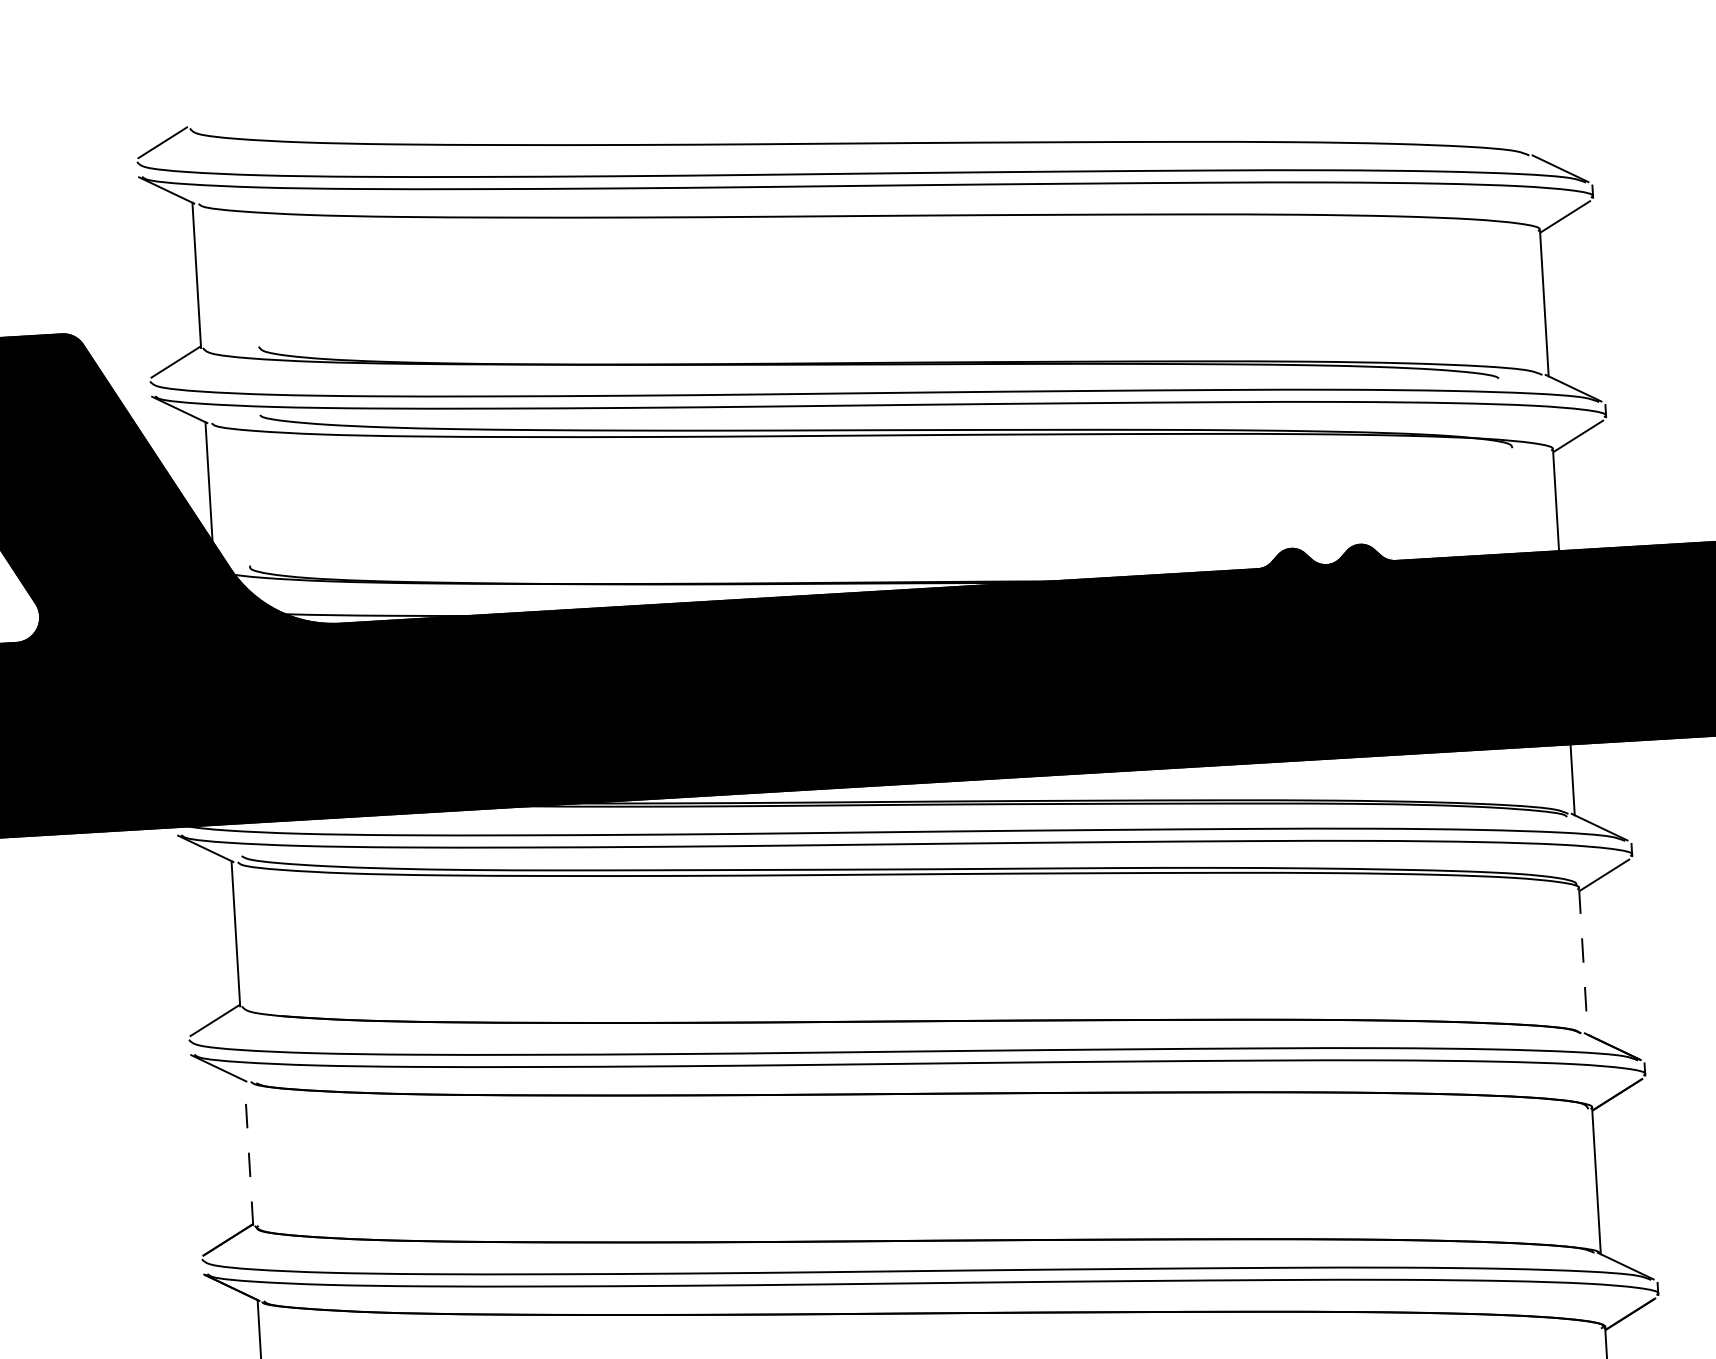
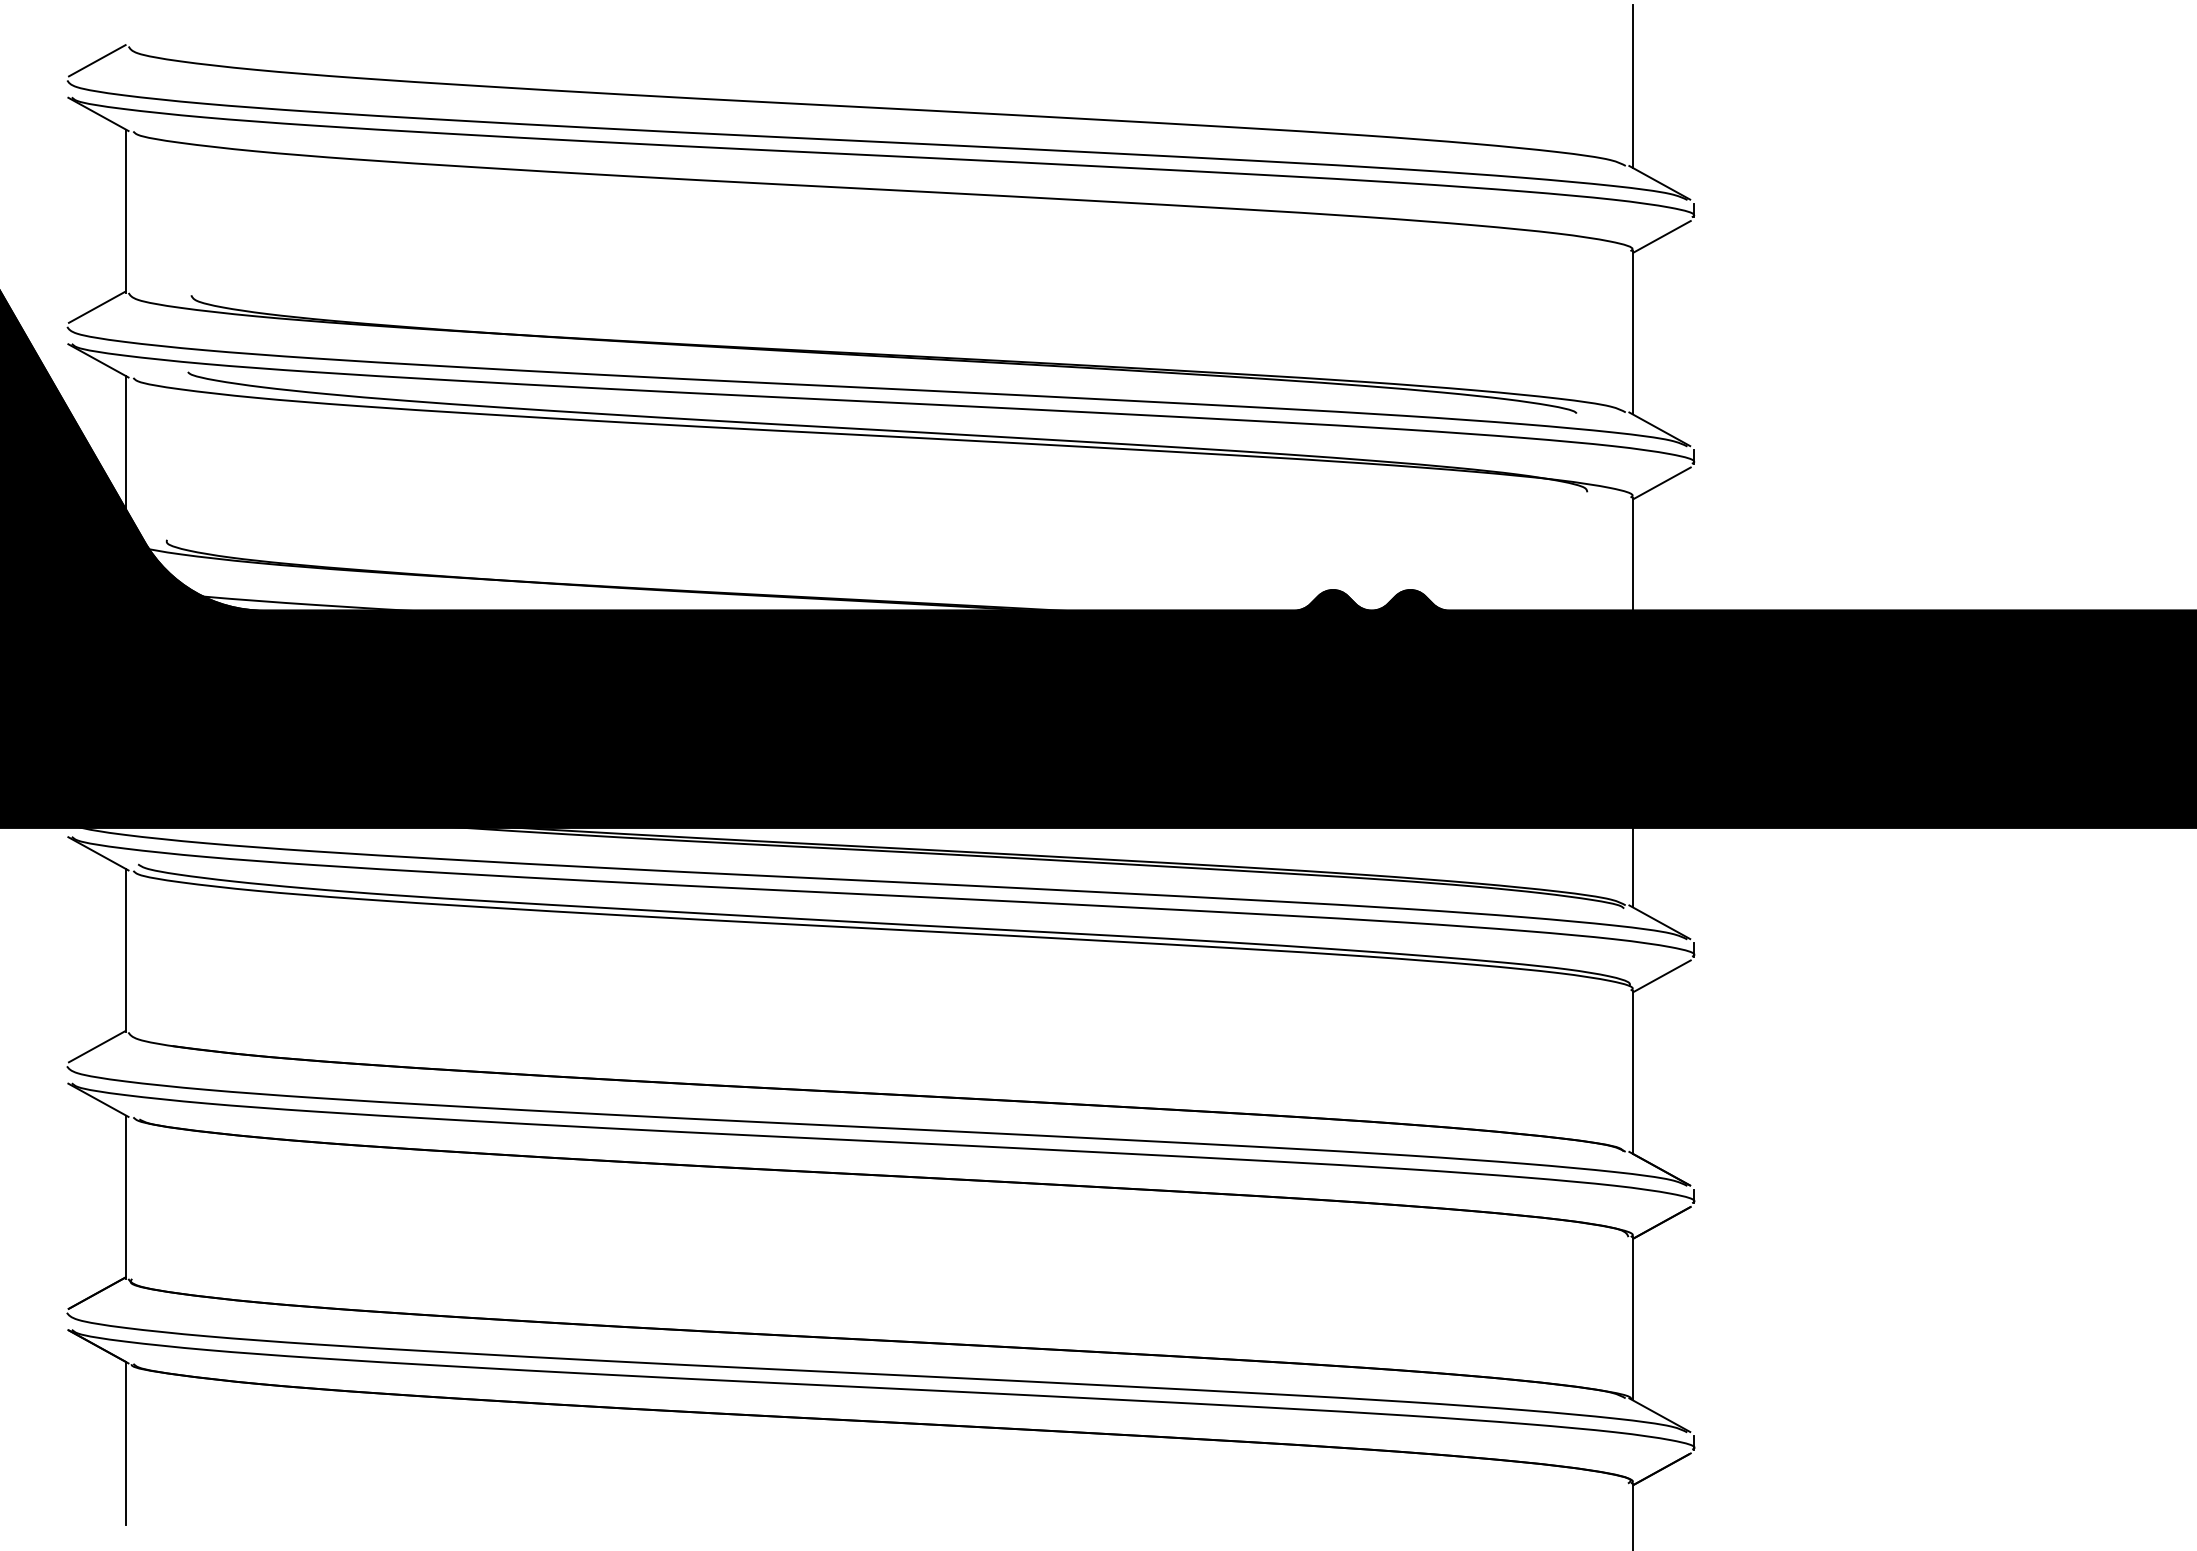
line: (1531, 83) -> (1632, 85), added
line: (1583, 962) -> (1632, 1072), dashed -> solid
line: (248, 1153) -> (126, 1197), dashed -> solid

